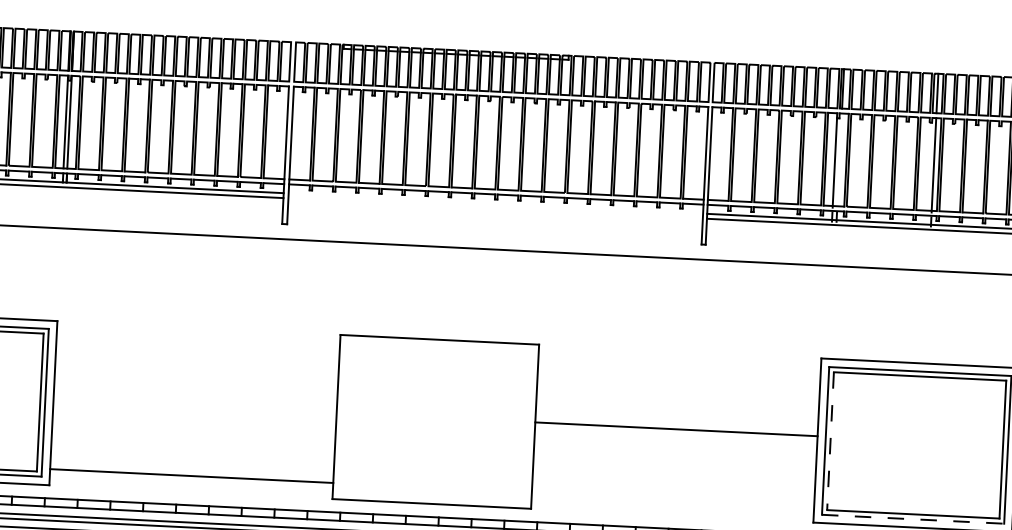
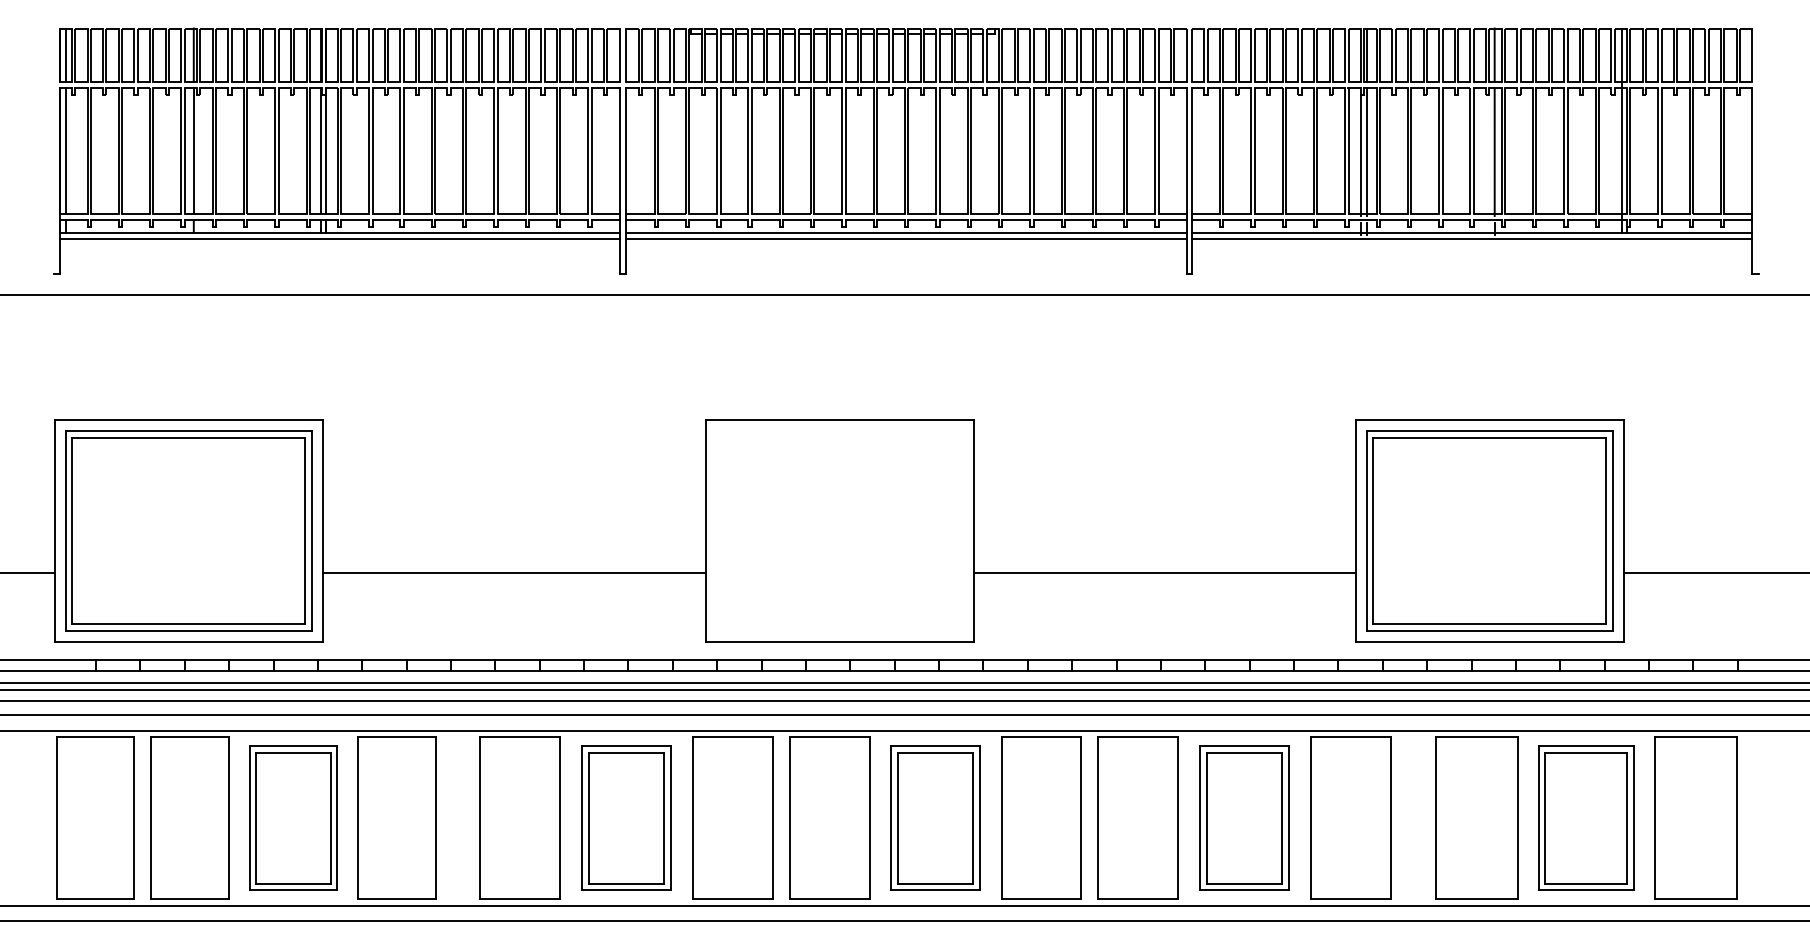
line: (839, 160) -> (1367, 151), added
line: (495, 203) -> (906, 232), added
line: (495, 208) -> (906, 239), added
line: (676, 429) -> (1164, 573), moved
line: (830, 441) -> (1373, 531), dashed -> solid
line: (191, 476) -> (514, 573), moved
line: (913, 519) -> (1490, 630), dashed -> solid

